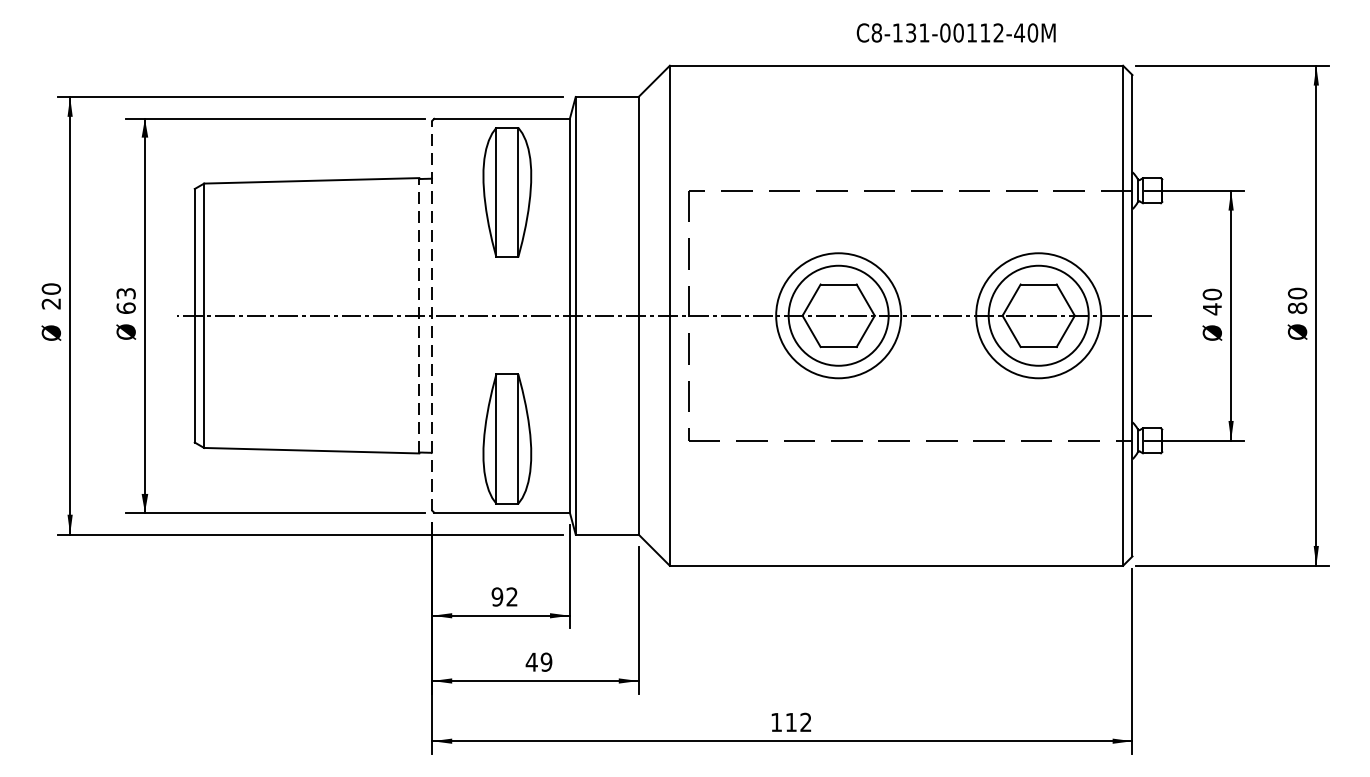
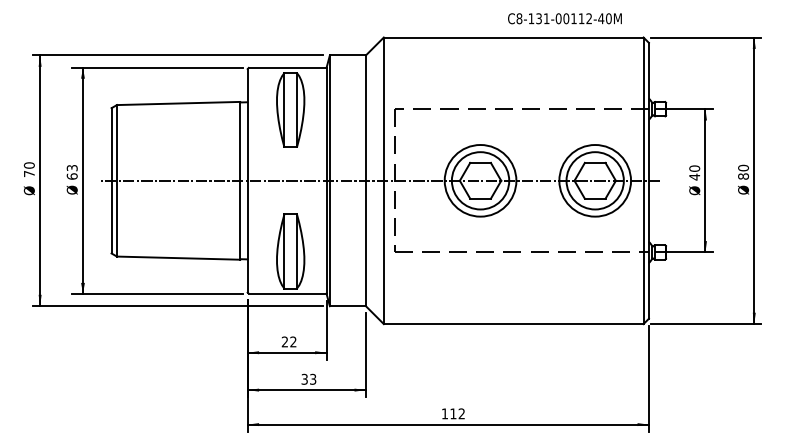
text: (955, 32) -> (564, 18), moved
text: (49, 304) -> (28, 174), 20 -> 70
line: (419, 315) -> (240, 180), dashed -> solid
line: (431, 315) -> (247, 180), dashed -> solid
text: (496, 596) -> (284, 341), 92 -> 22
text: (538, 660) -> (308, 378), 49 -> 33

